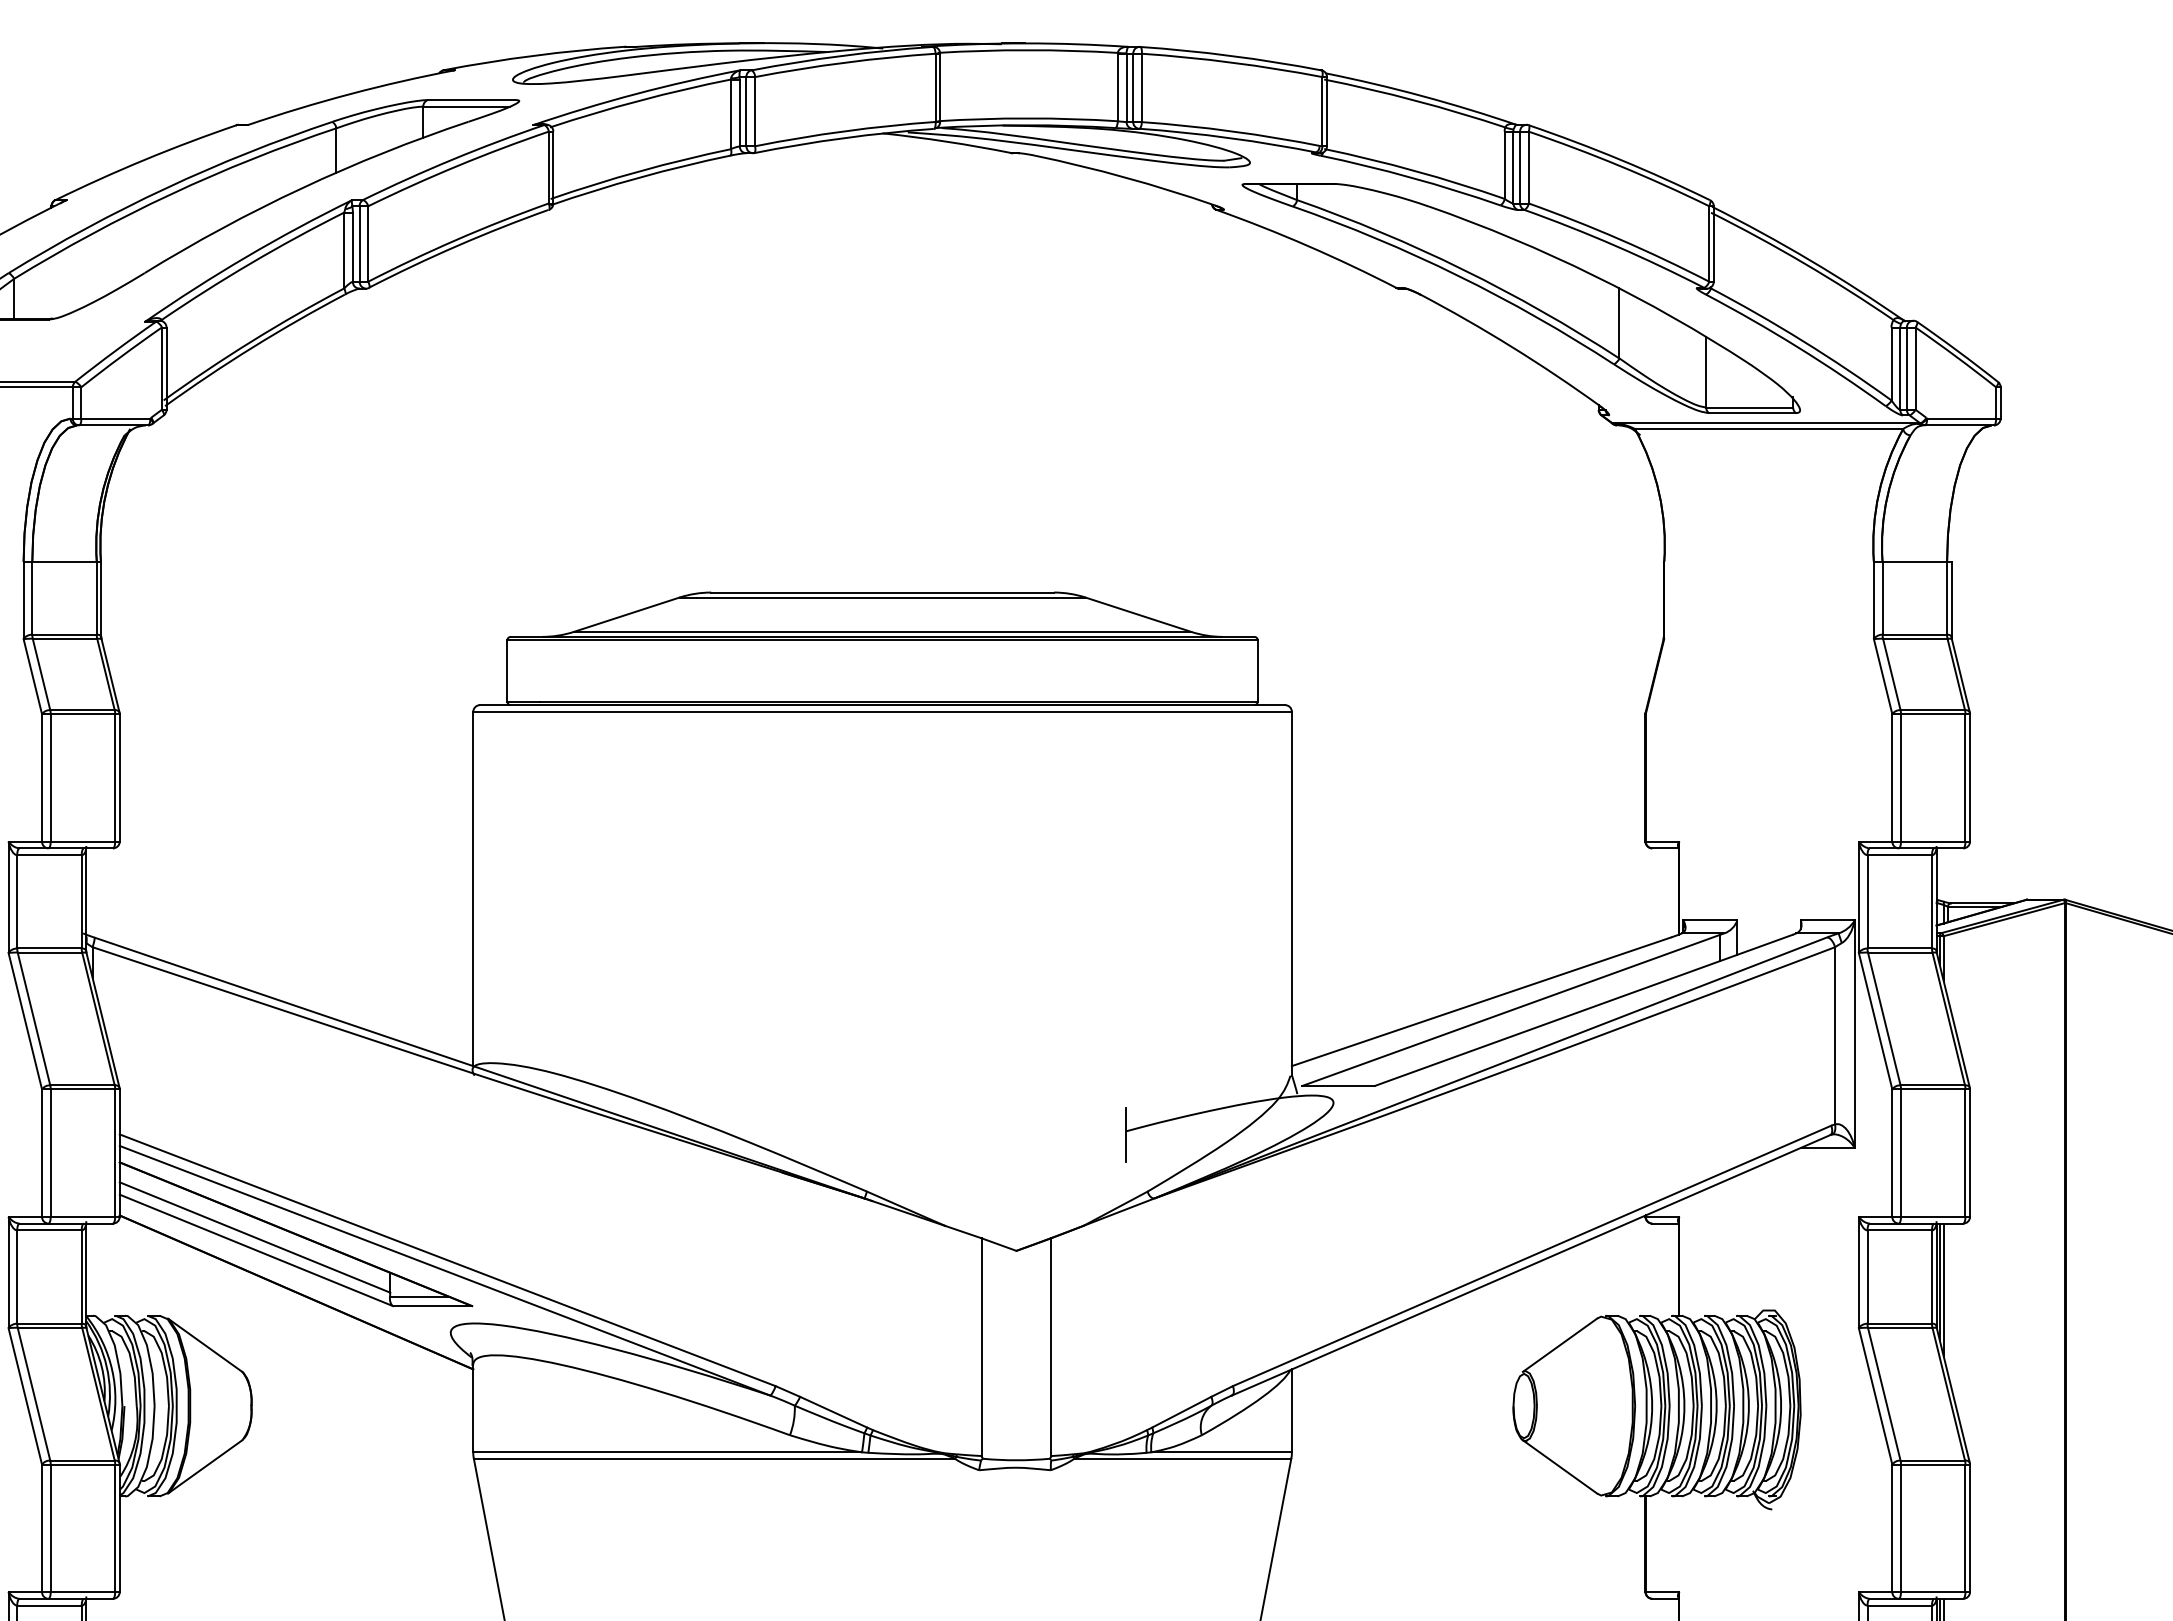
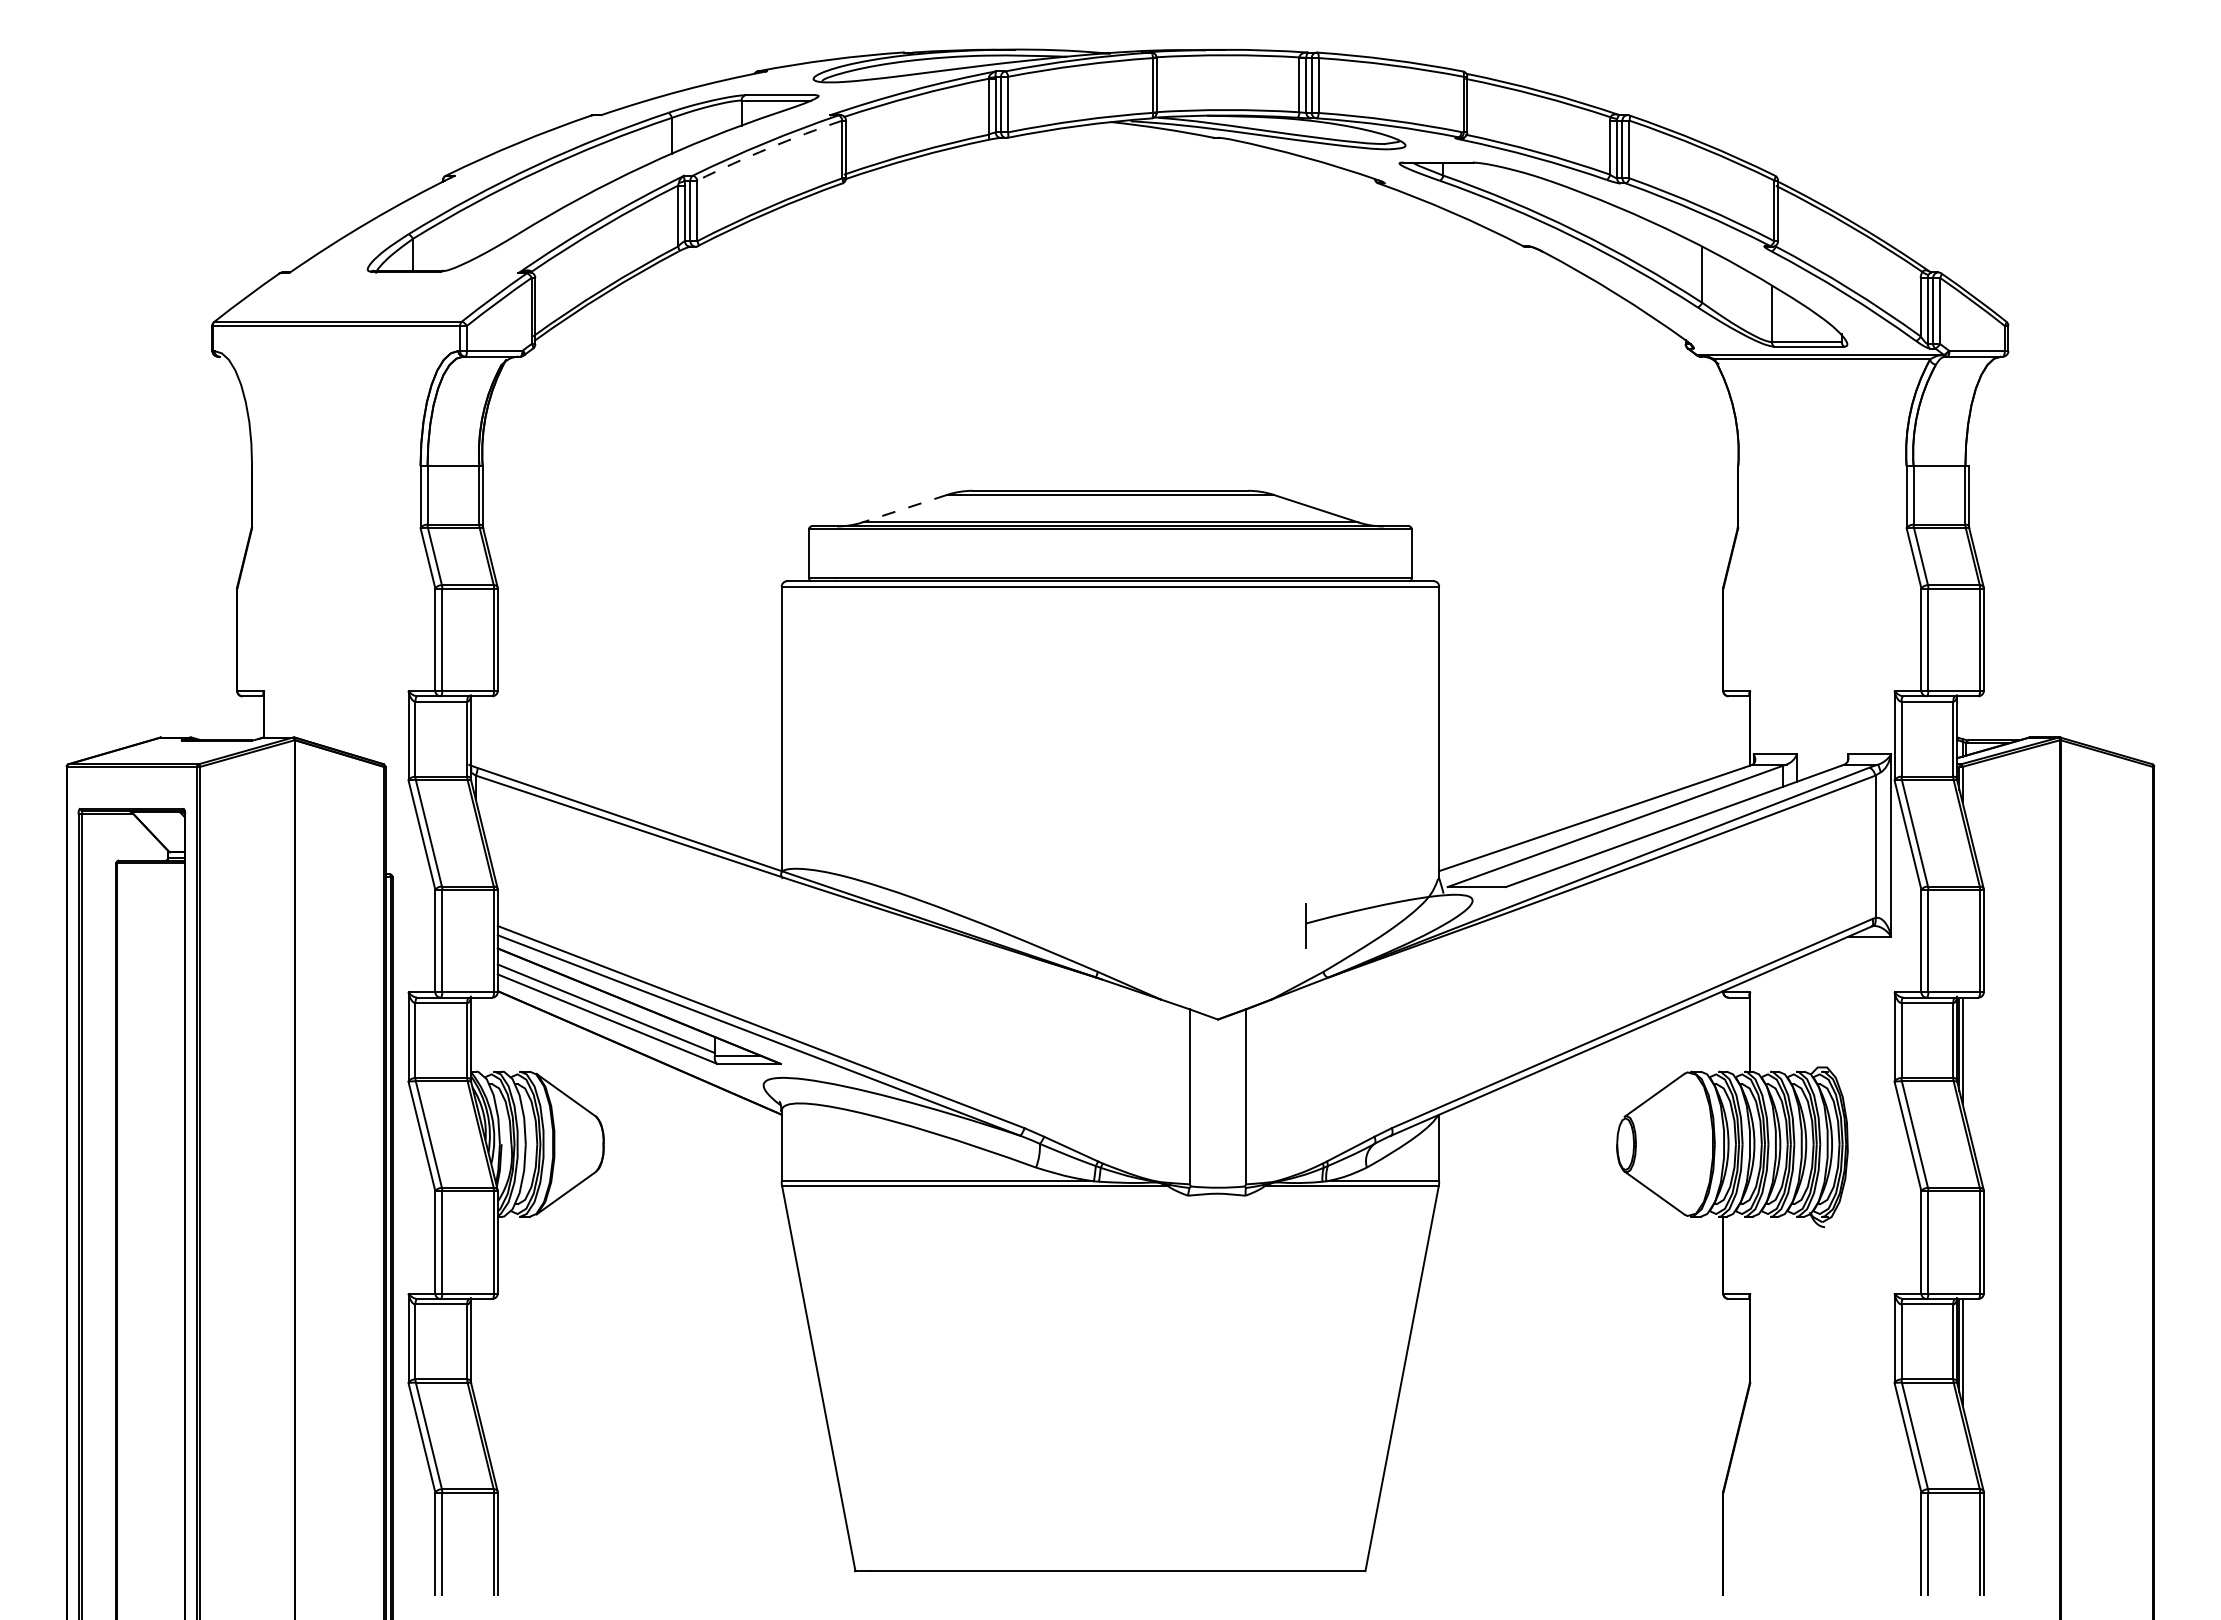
arc: (456, 166) -> (768, 148), solid -> dashed
line: (626, 614) -> (904, 508), solid -> dashed

